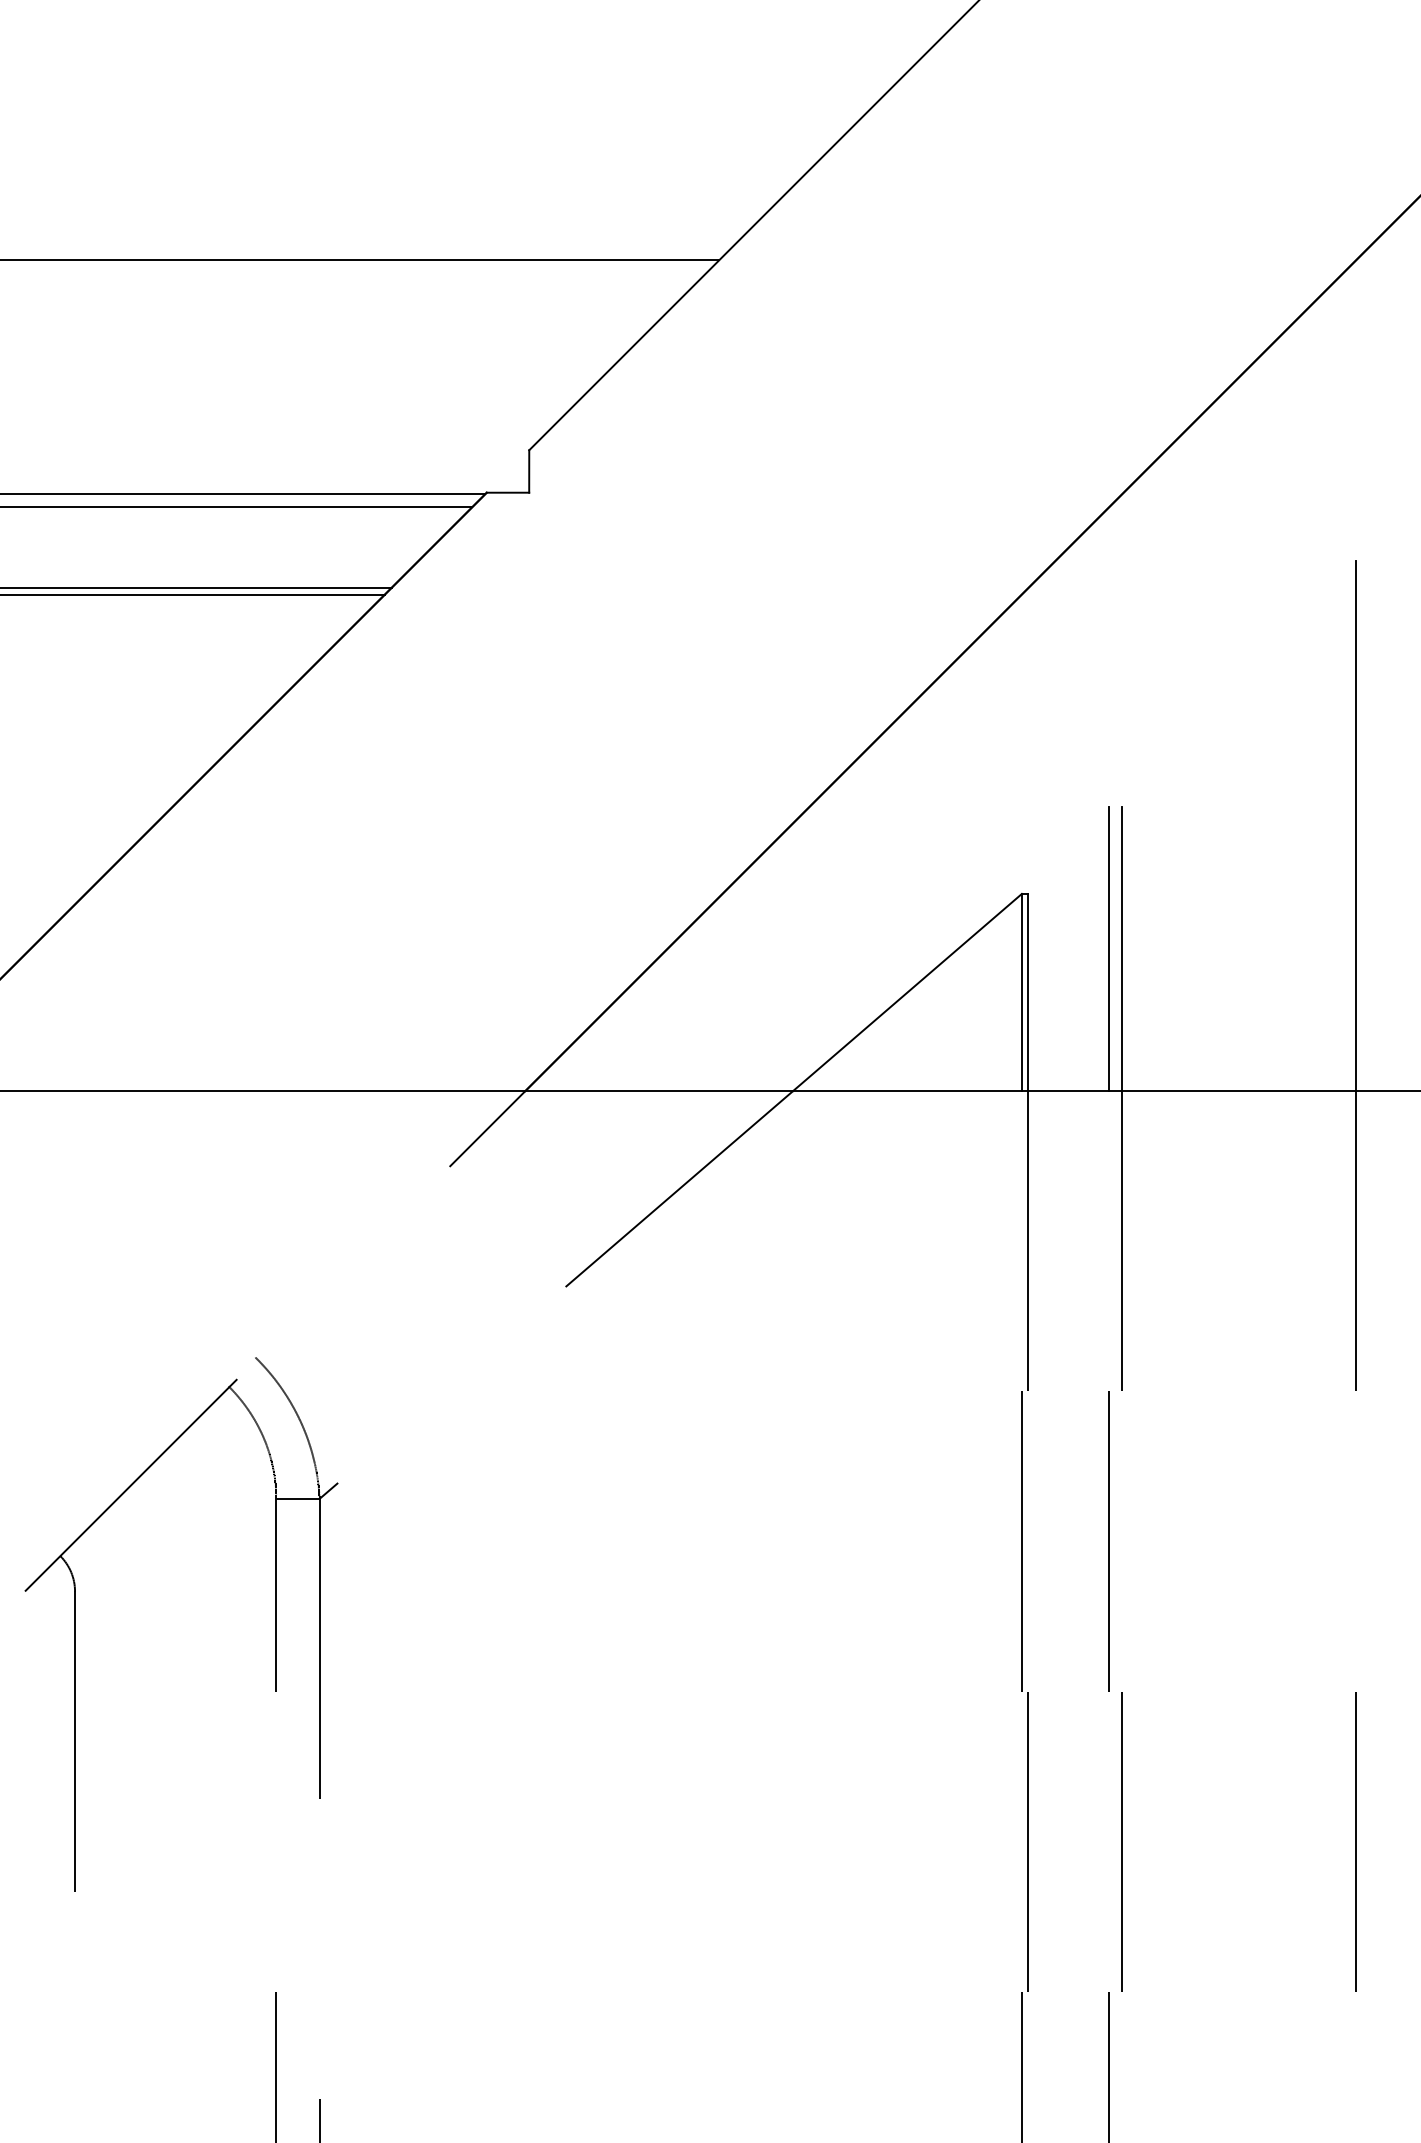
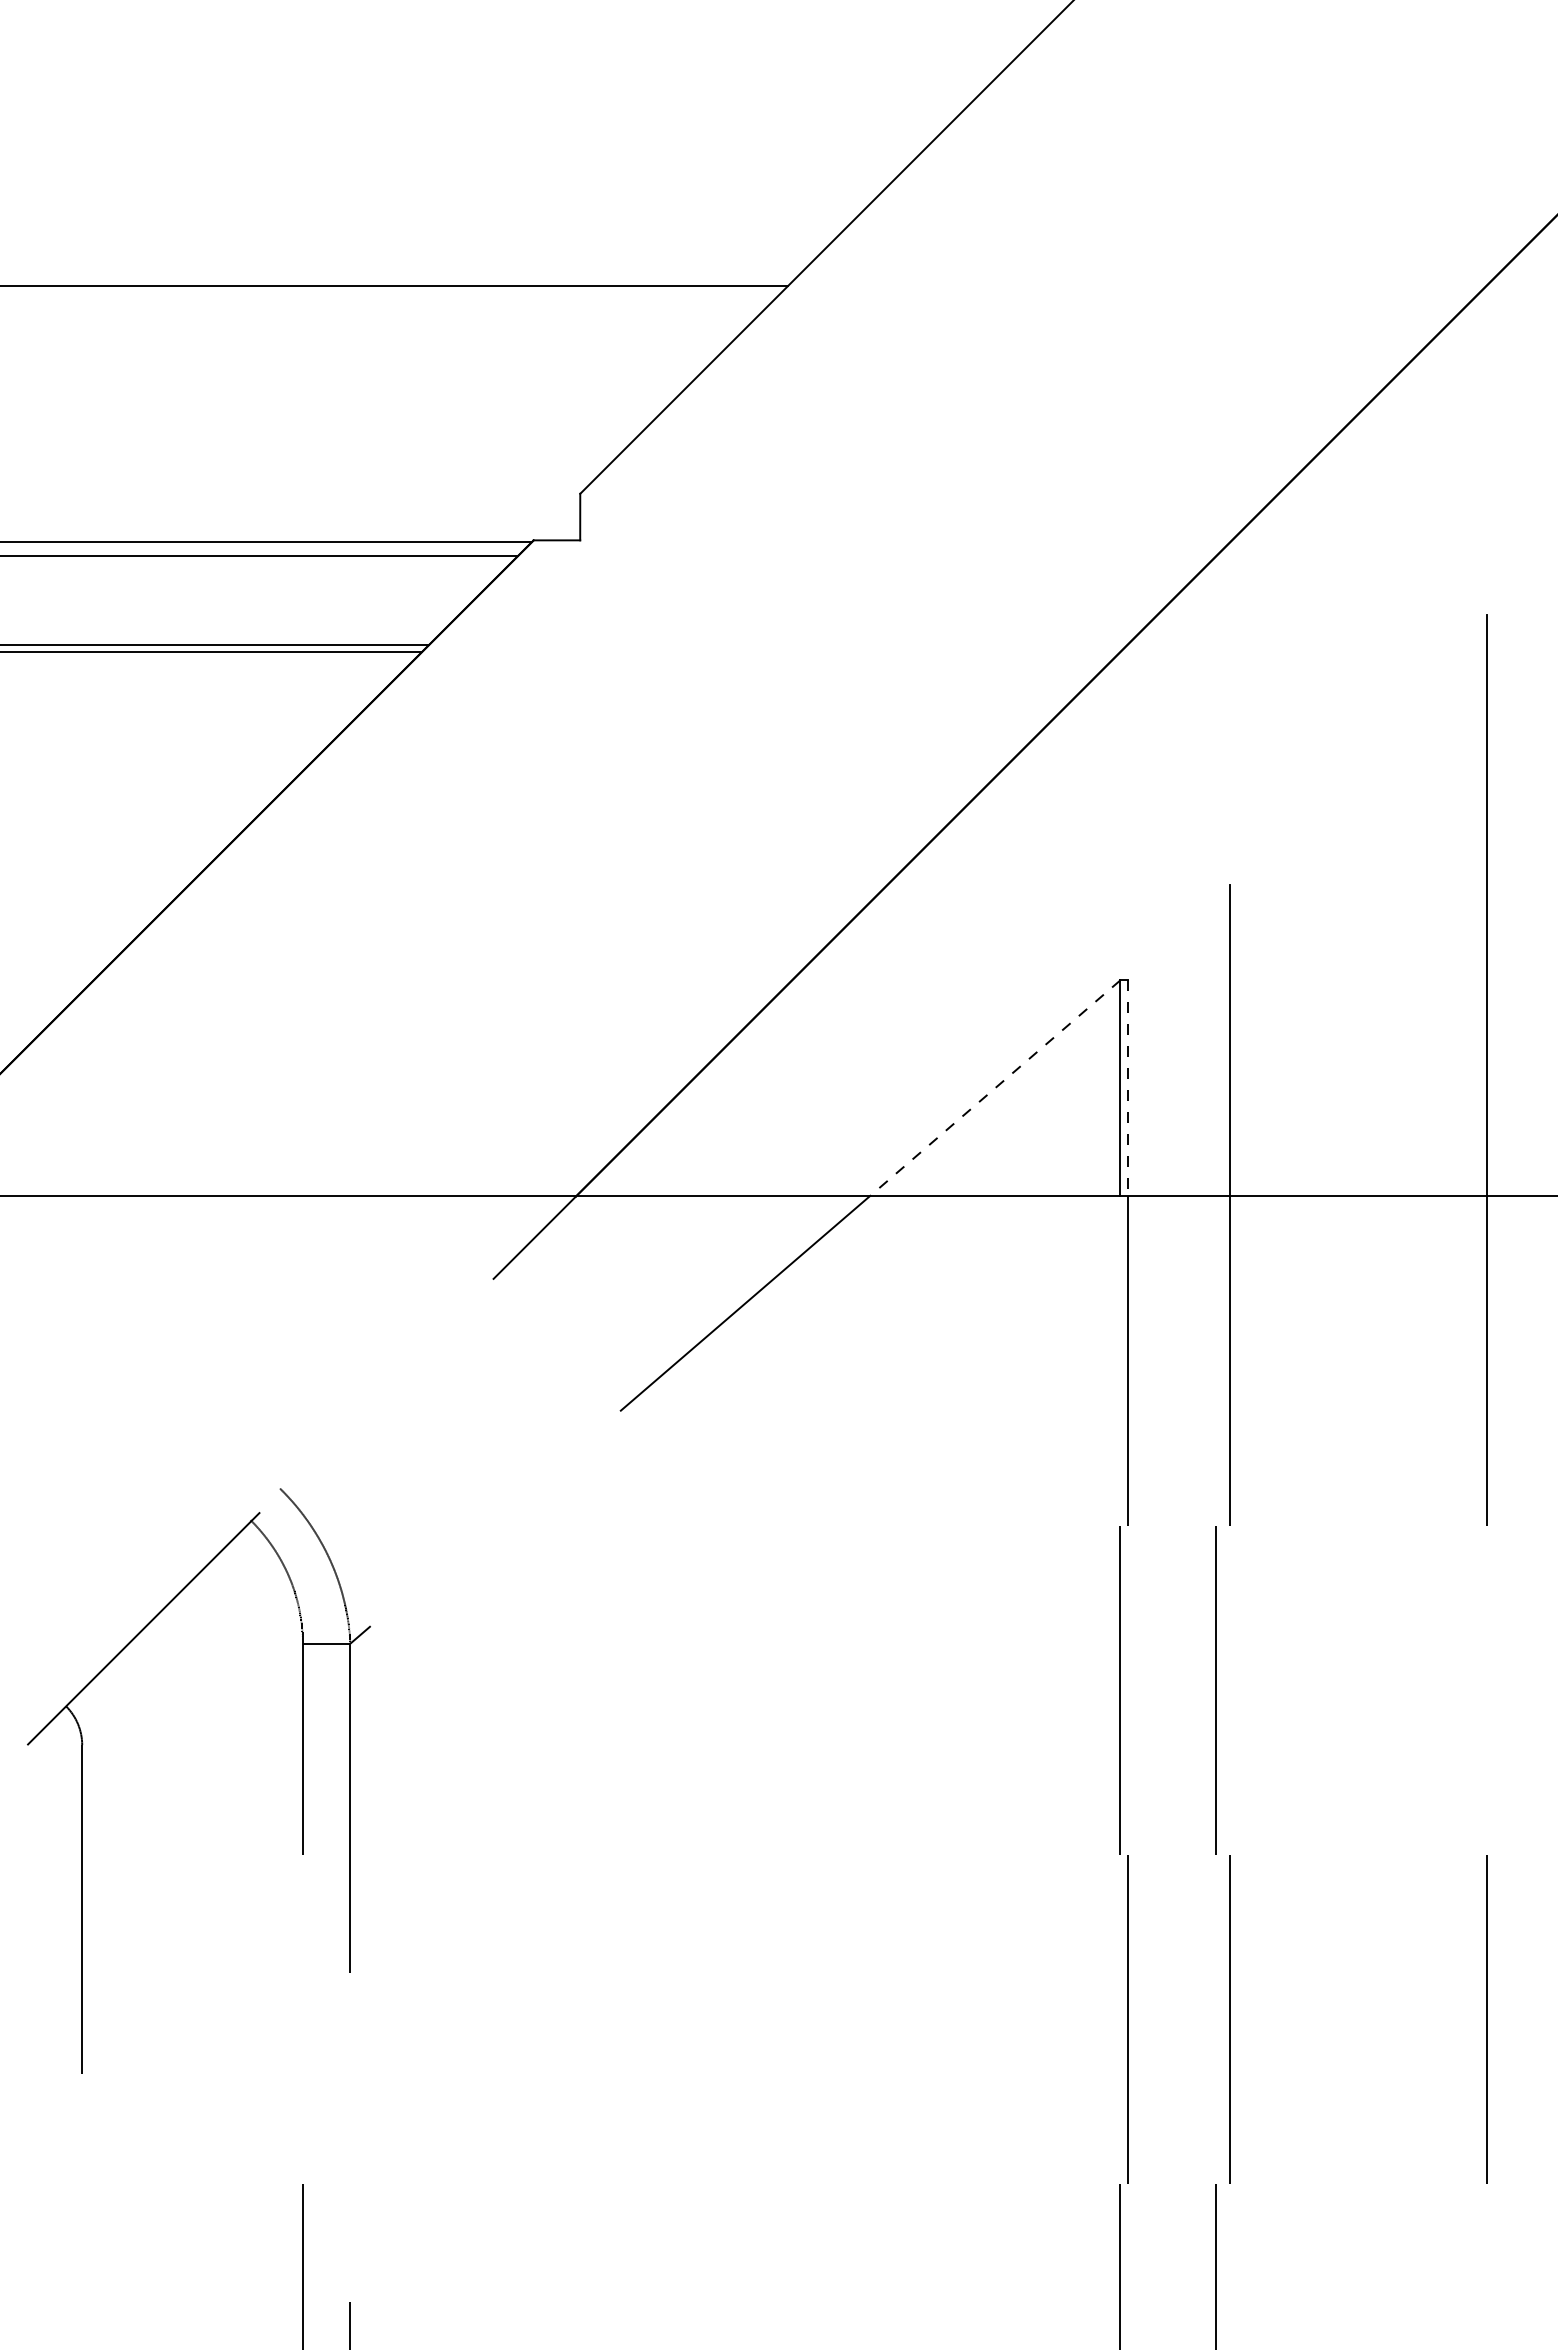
line: (1109, 948) -> (1216, 1040), removed
line: (907, 992) -> (995, 1088), solid -> dashed
line: (1028, 992) -> (1127, 1088), solid -> dashed

